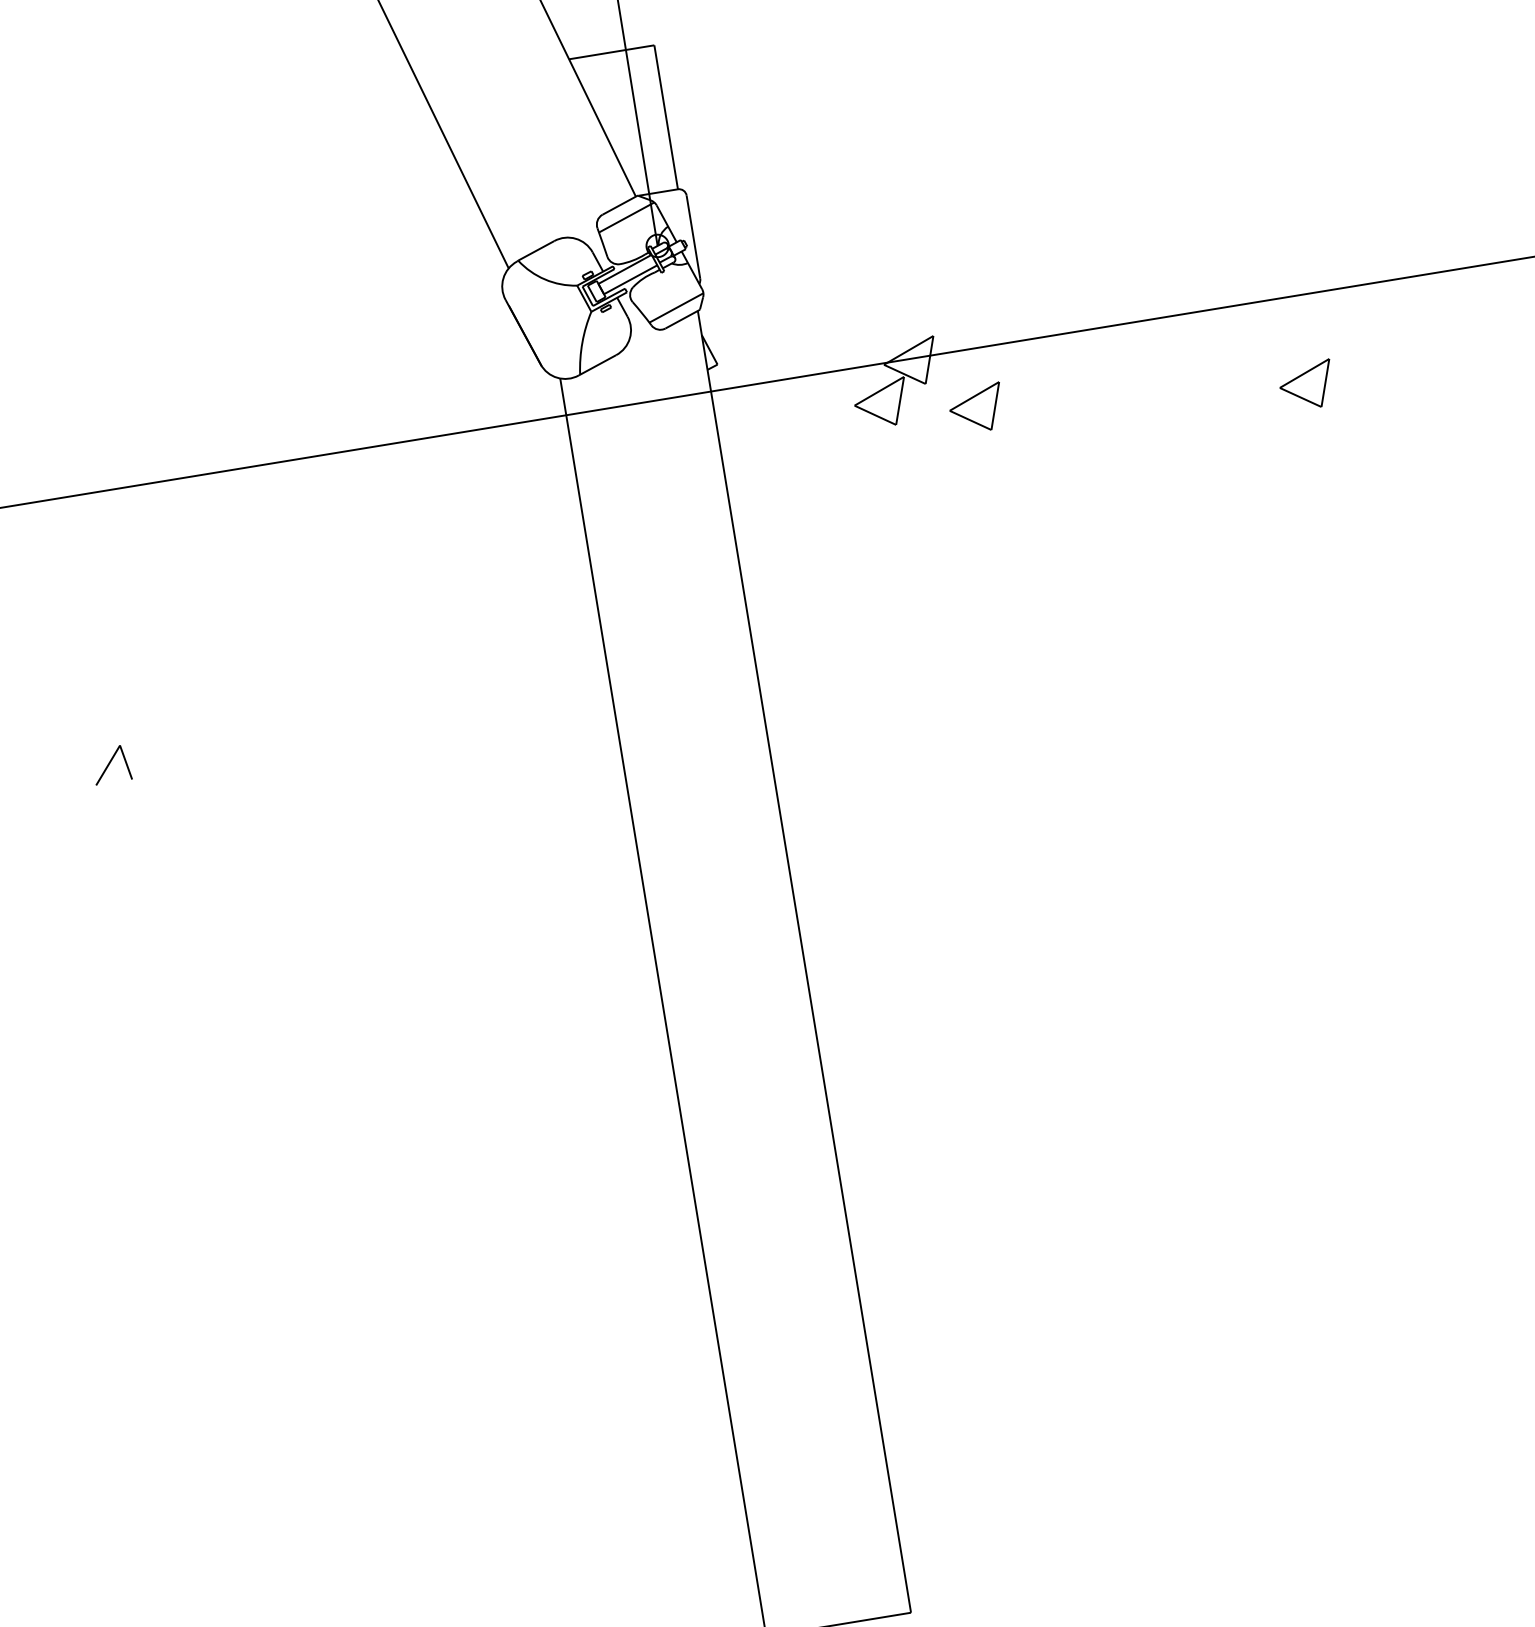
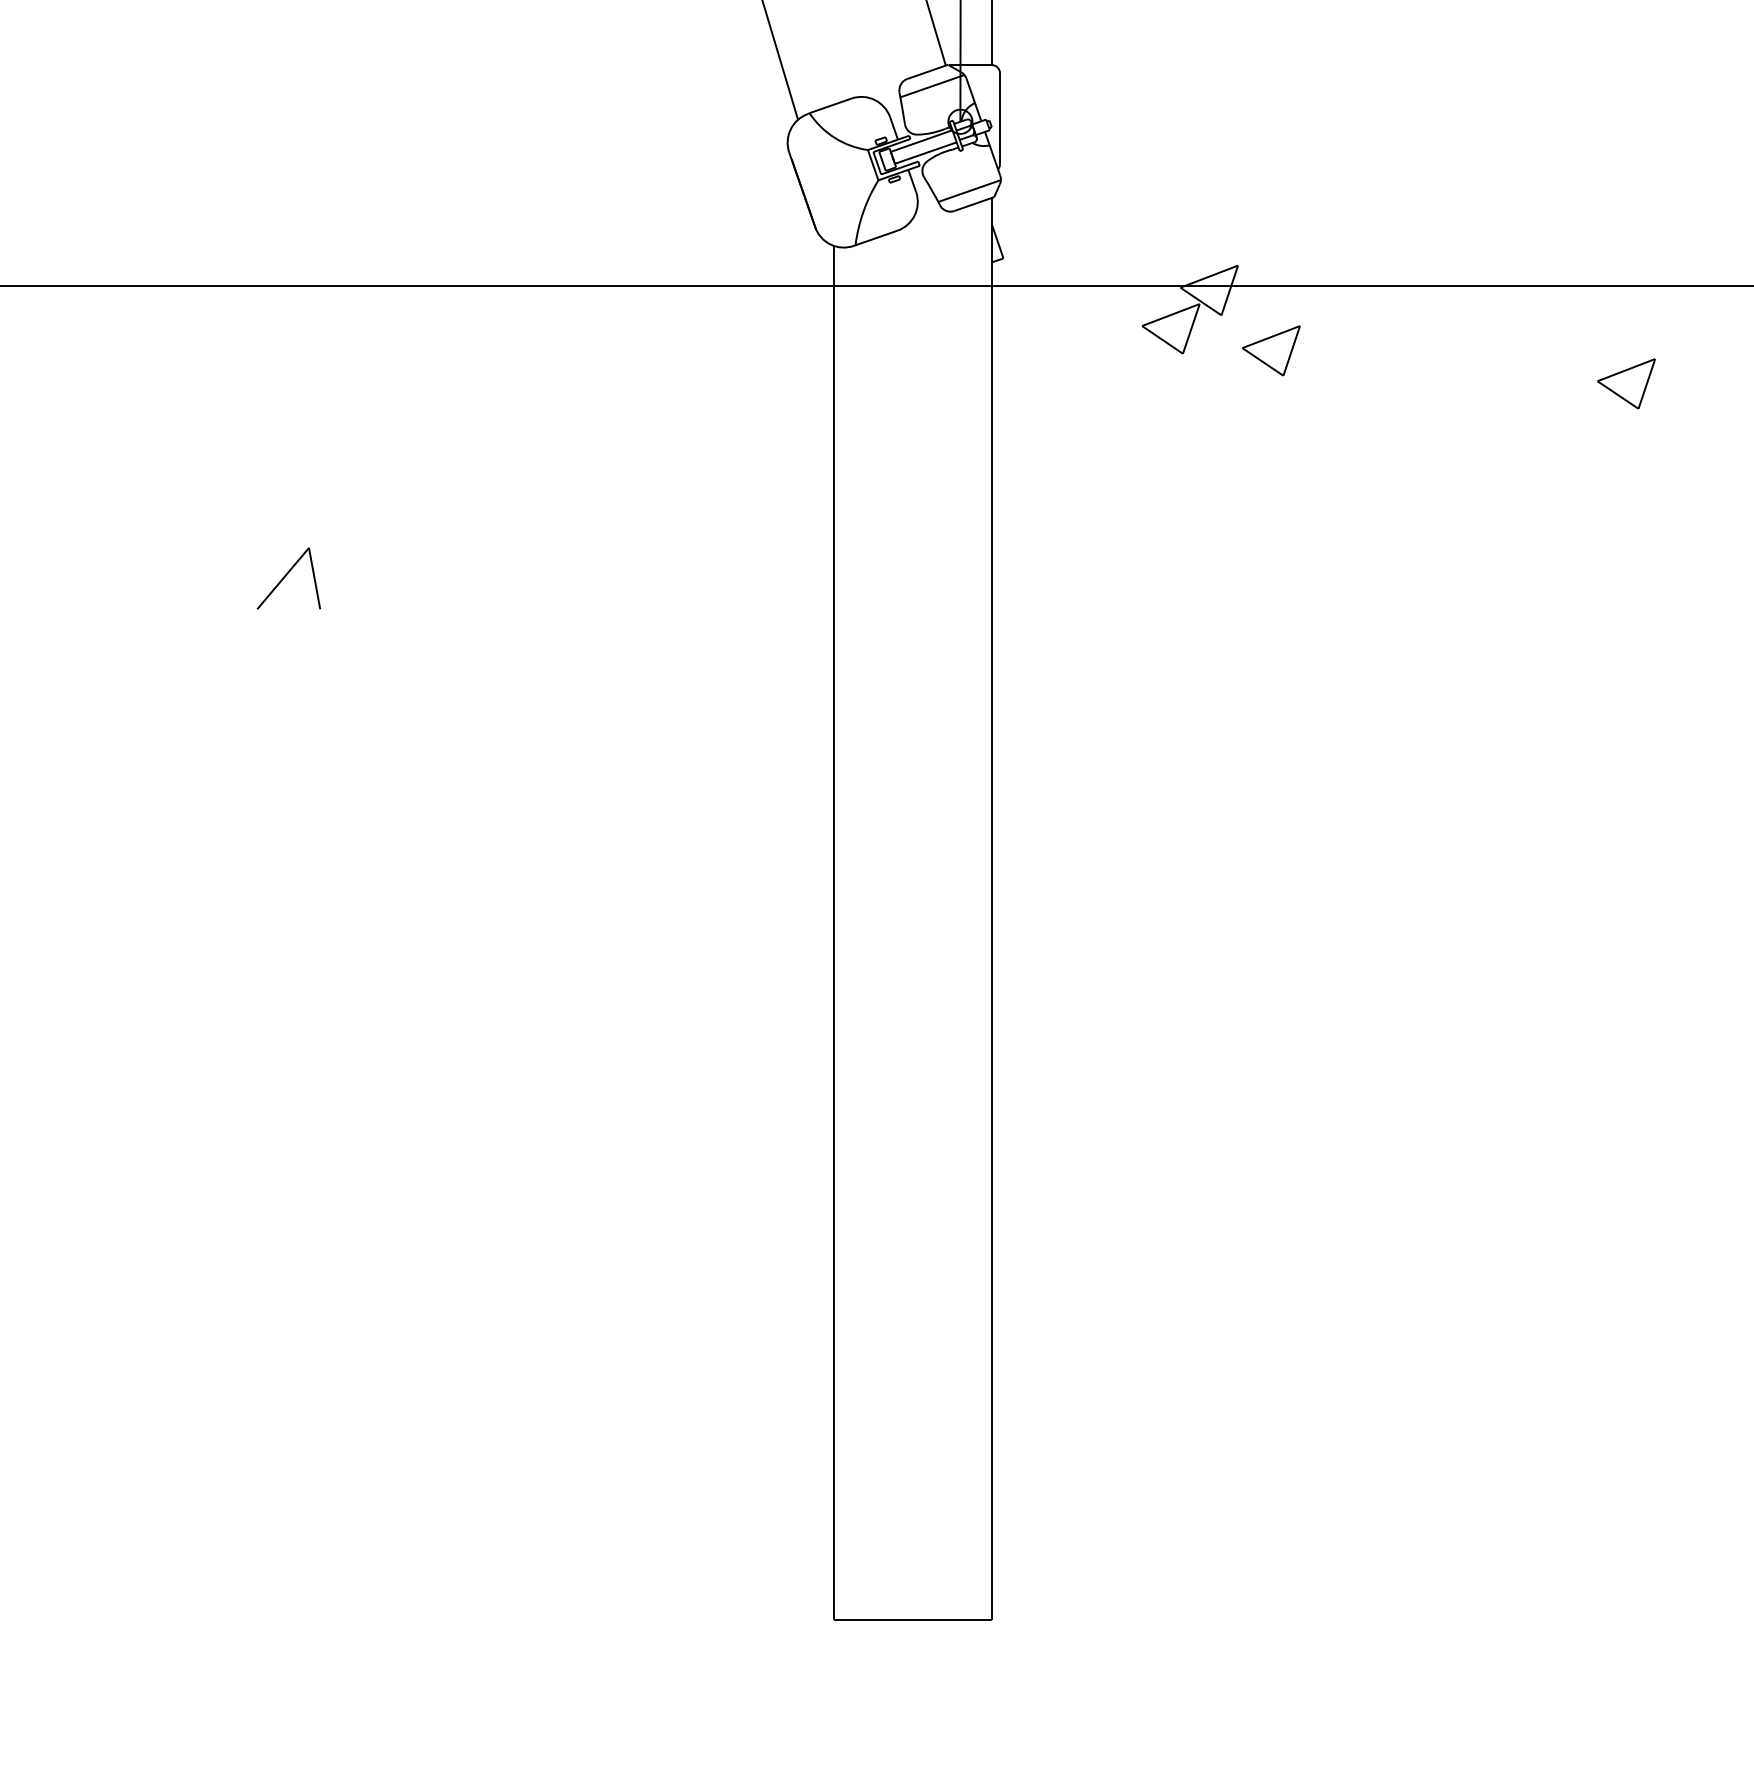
part: (110, 764) -> (288, 578), size x1.6

